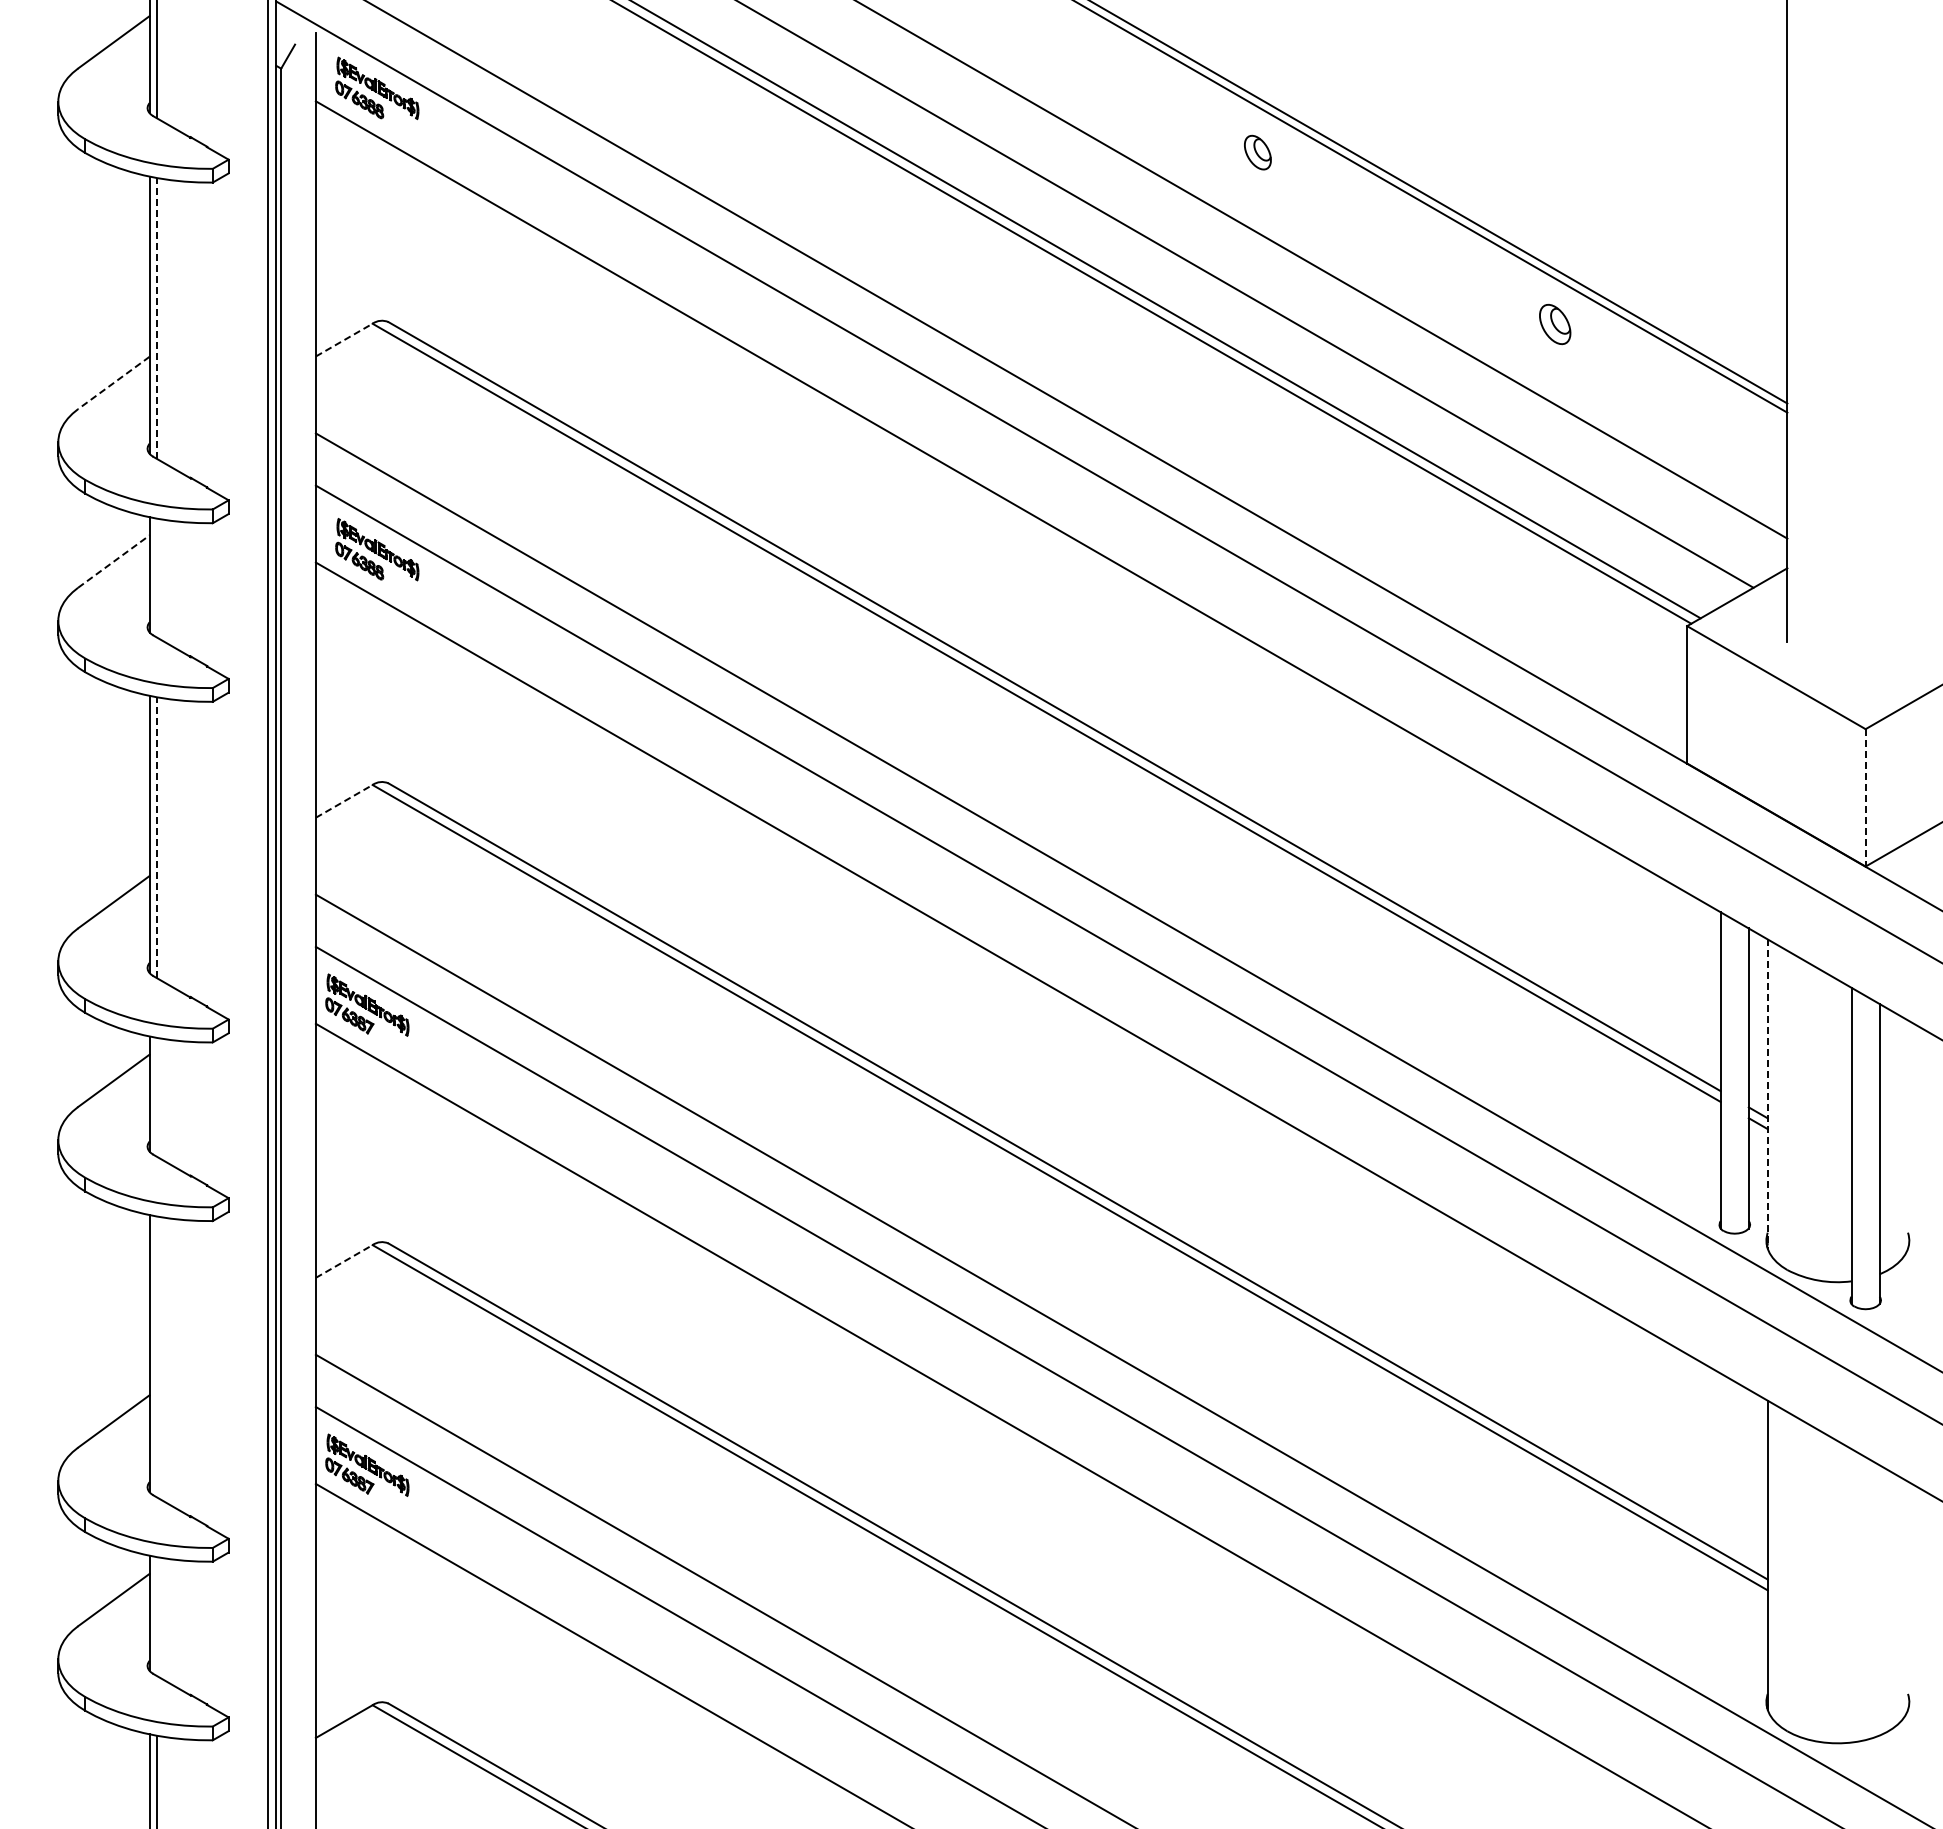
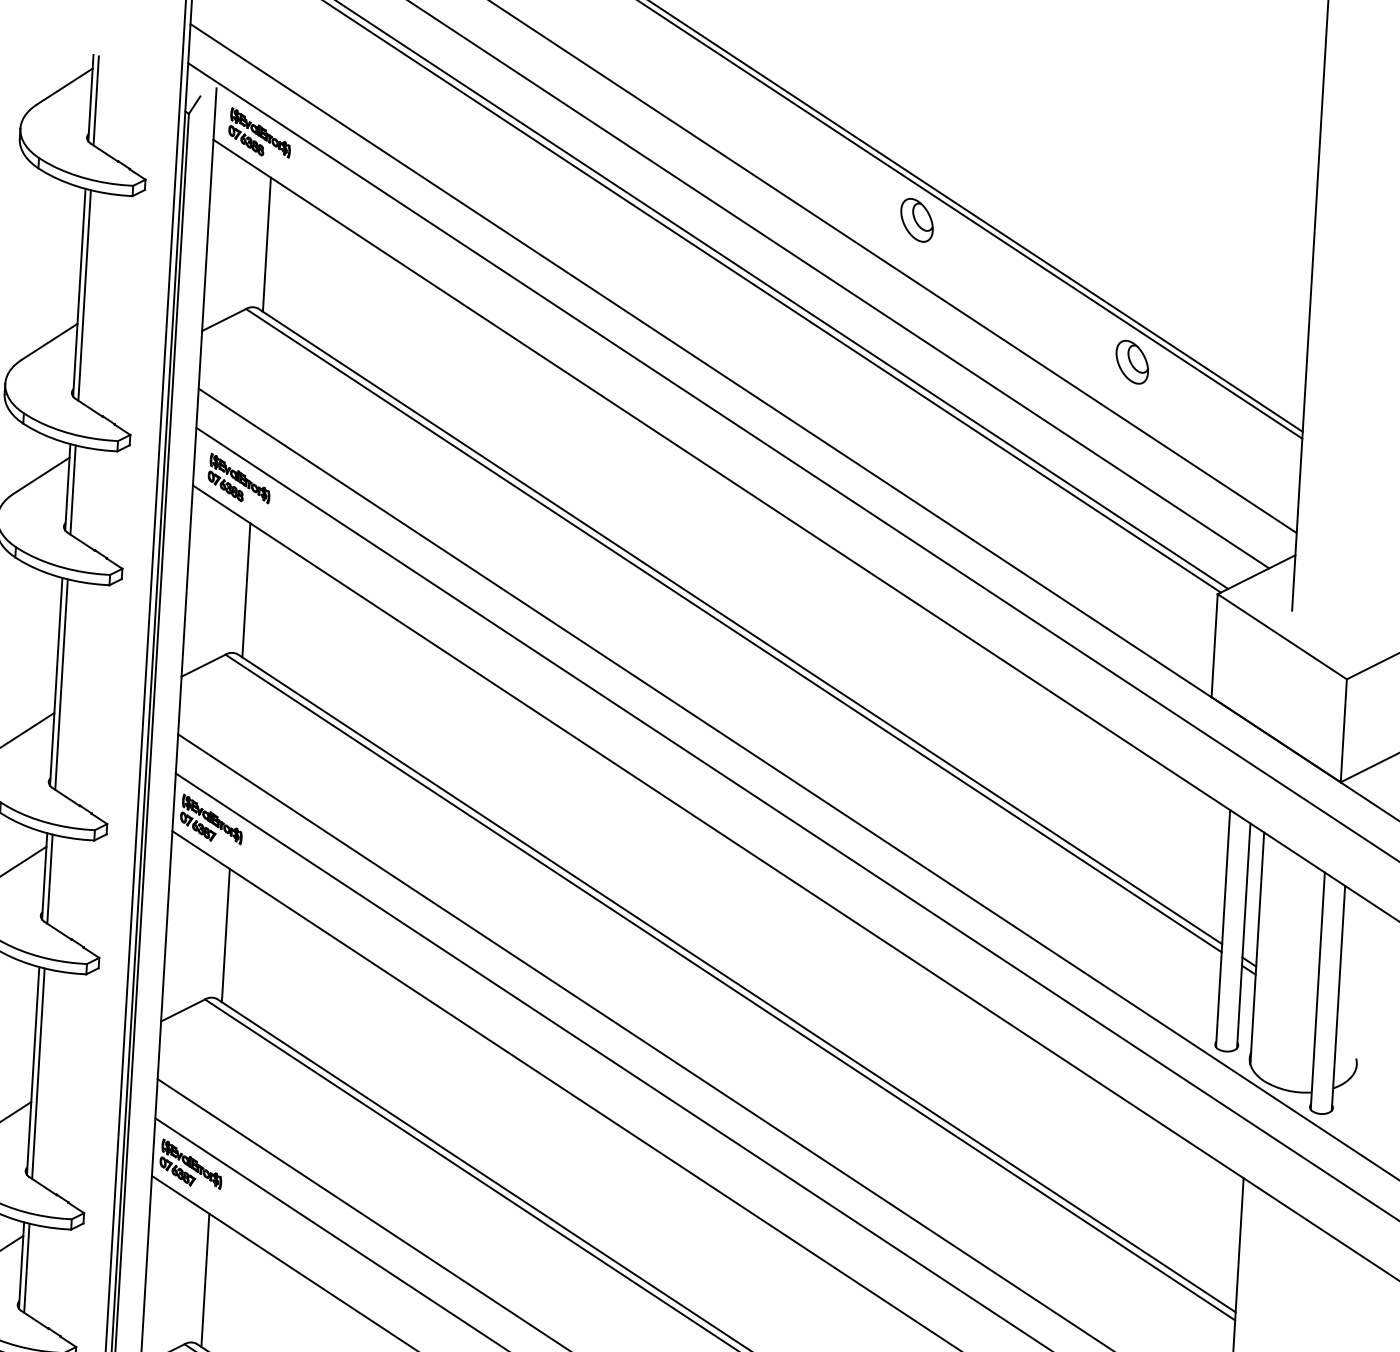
part: (1257, 152) -> (916, 220), size x1.67
line: (395, 236) -> (267, 244), added
line: (156, 317) -> (84, 294), dashed -> solid
part: (1554, 324) -> (1131, 362), size x1.43
line: (344, 340) -> (224, 320), dashed -> solid
line: (113, 383) -> (49, 342), dashed -> solid
line: (114, 561) -> (42, 475), dashed -> solid
line: (156, 577) -> (72, 489), added
line: (395, 697) -> (246, 590), added
line: (1865, 797) -> (1343, 730), dashed -> solid
line: (344, 801) -> (203, 665), dashed -> solid
line: (156, 837) -> (61, 684), dashed -> solid
line: (1767, 1094) -> (1257, 948), dashed -> solid
line: (156, 1096) -> (49, 878), added
line: (395, 1158) -> (226, 935), added
line: (344, 1261) -> (183, 1010), dashed -> solid
line: (156, 1356) -> (38, 1073), added
line: (156, 1616) -> (26, 1268), added
line: (395, 1618) -> (205, 1280), added

